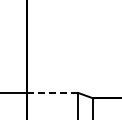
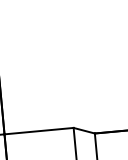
line: (52, 92) -> (38, 130), dashed -> solid

